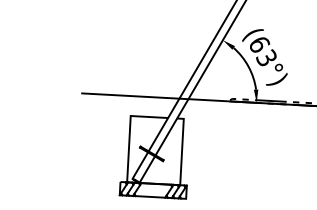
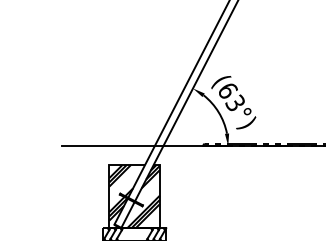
hatch: (141, 145) -> (121, 192), added
hatch: (164, 150) -> (143, 196), added

